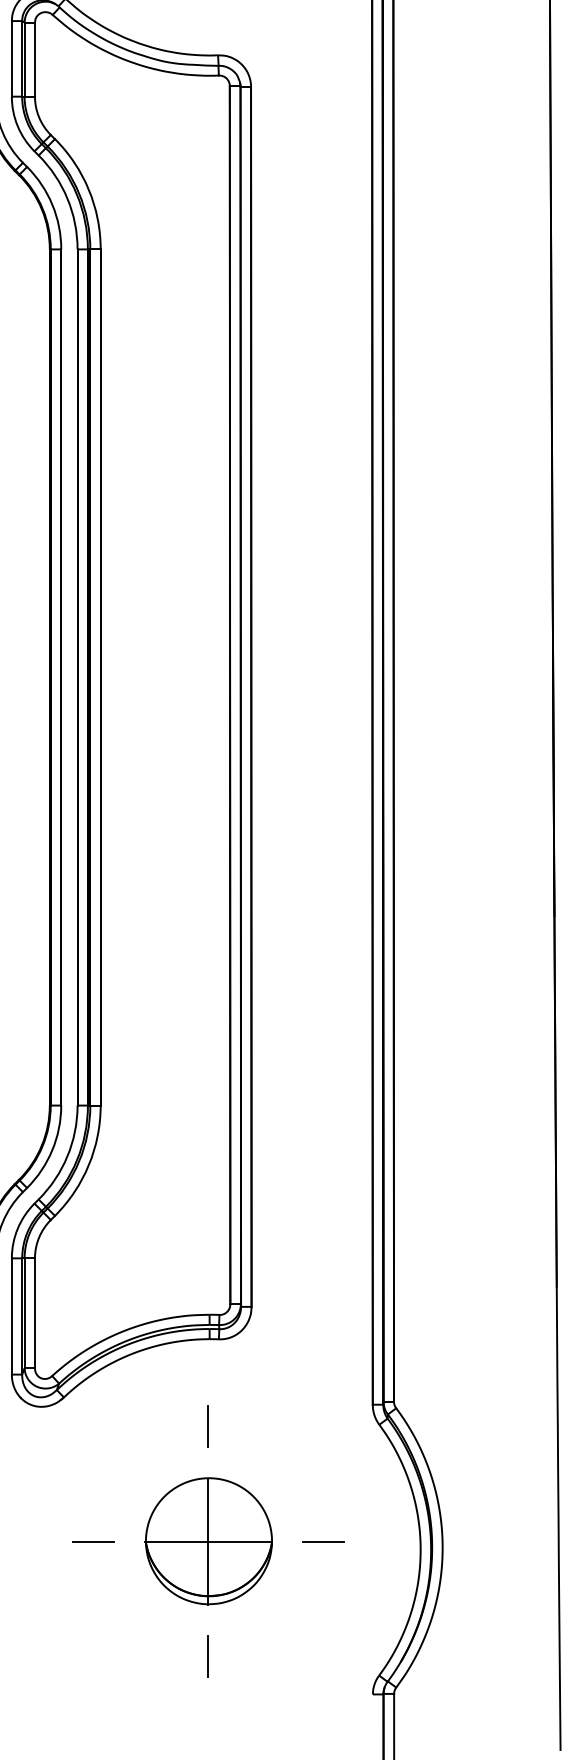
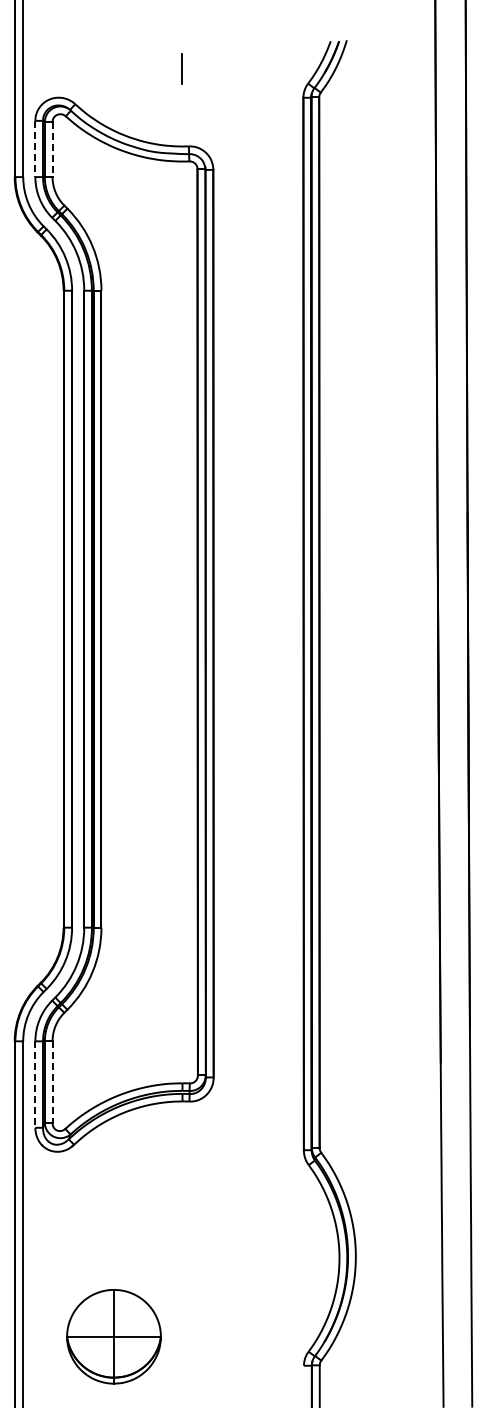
line: (12, 59) -> (35, 149), solid -> dashed
line: (34, 59) -> (52, 149), solid -> dashed
line: (34, 1313) -> (52, 1082), solid -> dashed
line: (12, 1317) -> (35, 1085), solid -> dashed
line: (208, 1426) -> (181, 1166), removed
part: (208, 1540) -> (113, 1336), moved
line: (92, 1542) -> (95, 1252), removed
line: (322, 1542) -> (266, 1252), removed
line: (208, 1656) -> (181, 1337), removed

